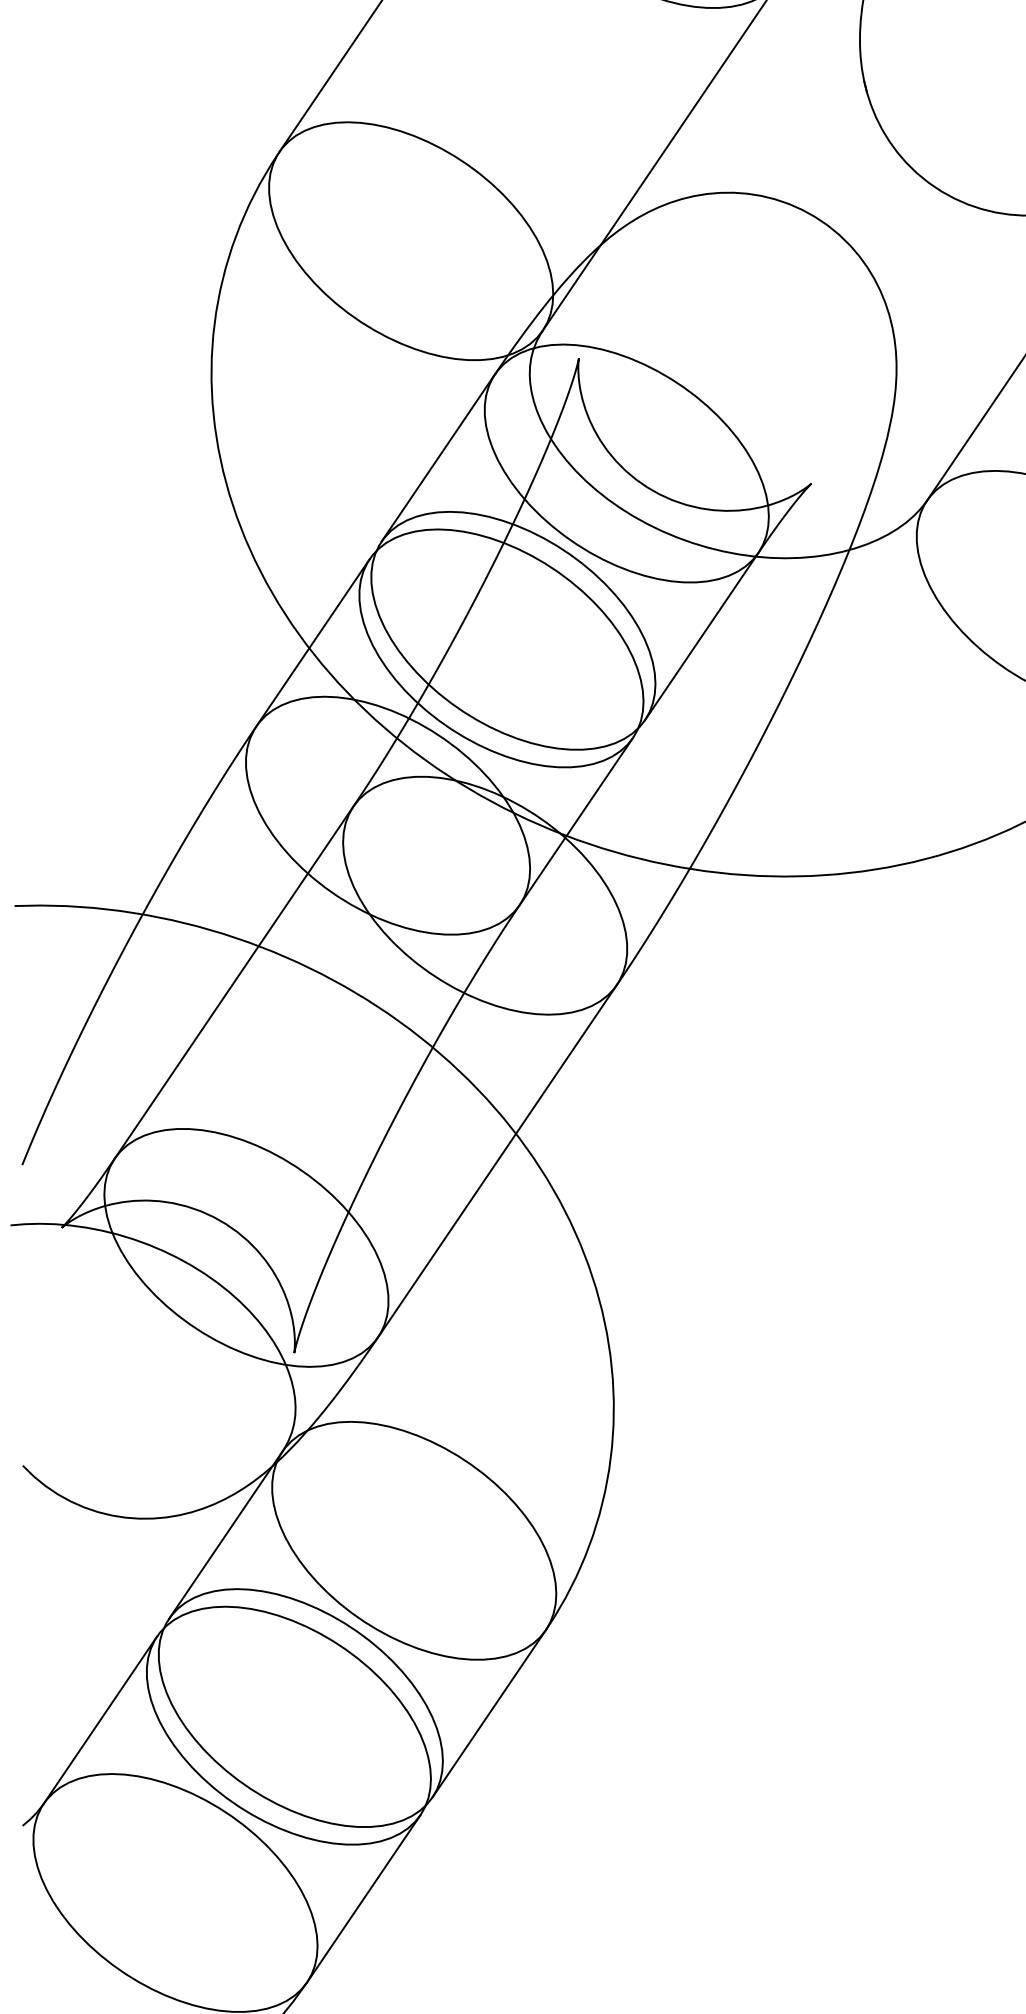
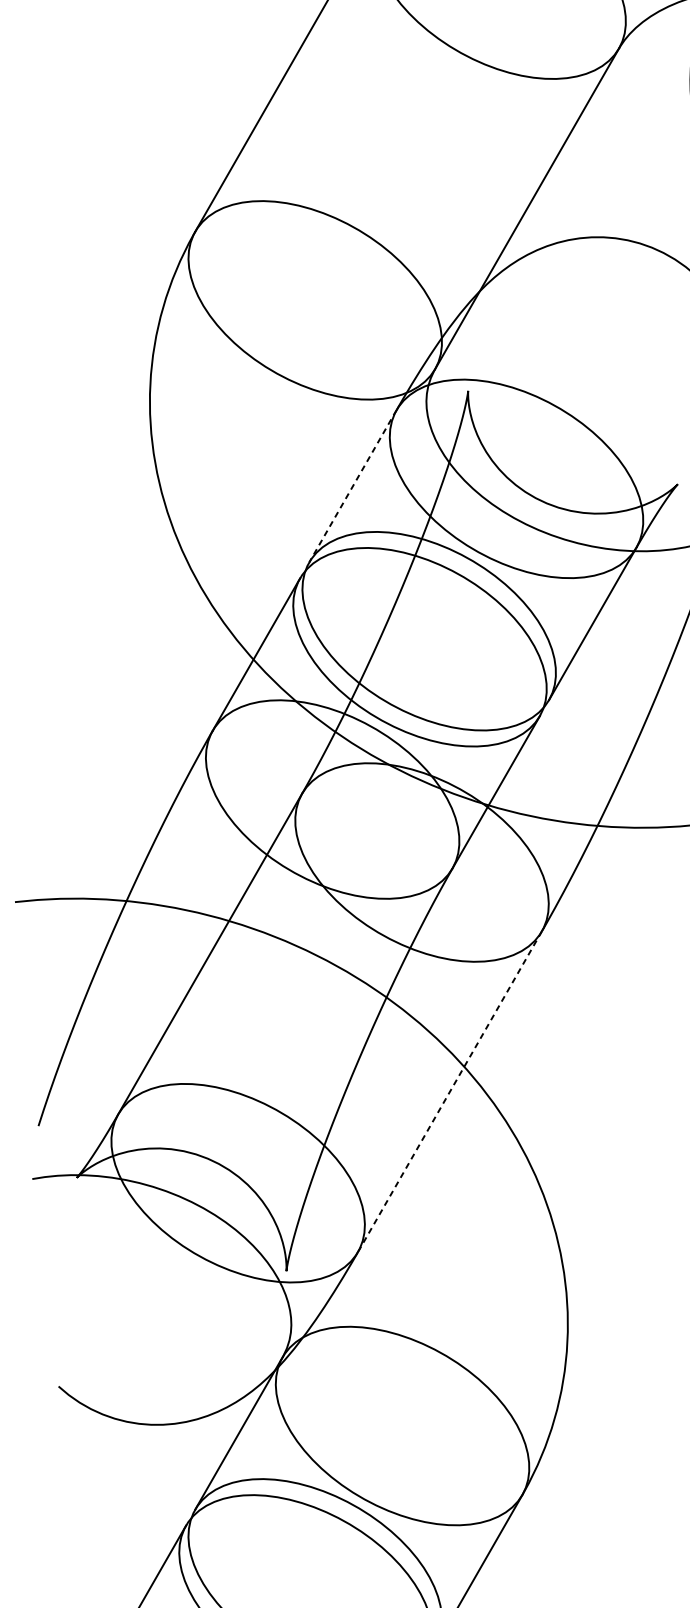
line: (438, 458) -> (353, 486), solid -> dashed
line: (497, 1161) -> (450, 1091), solid -> dashed

